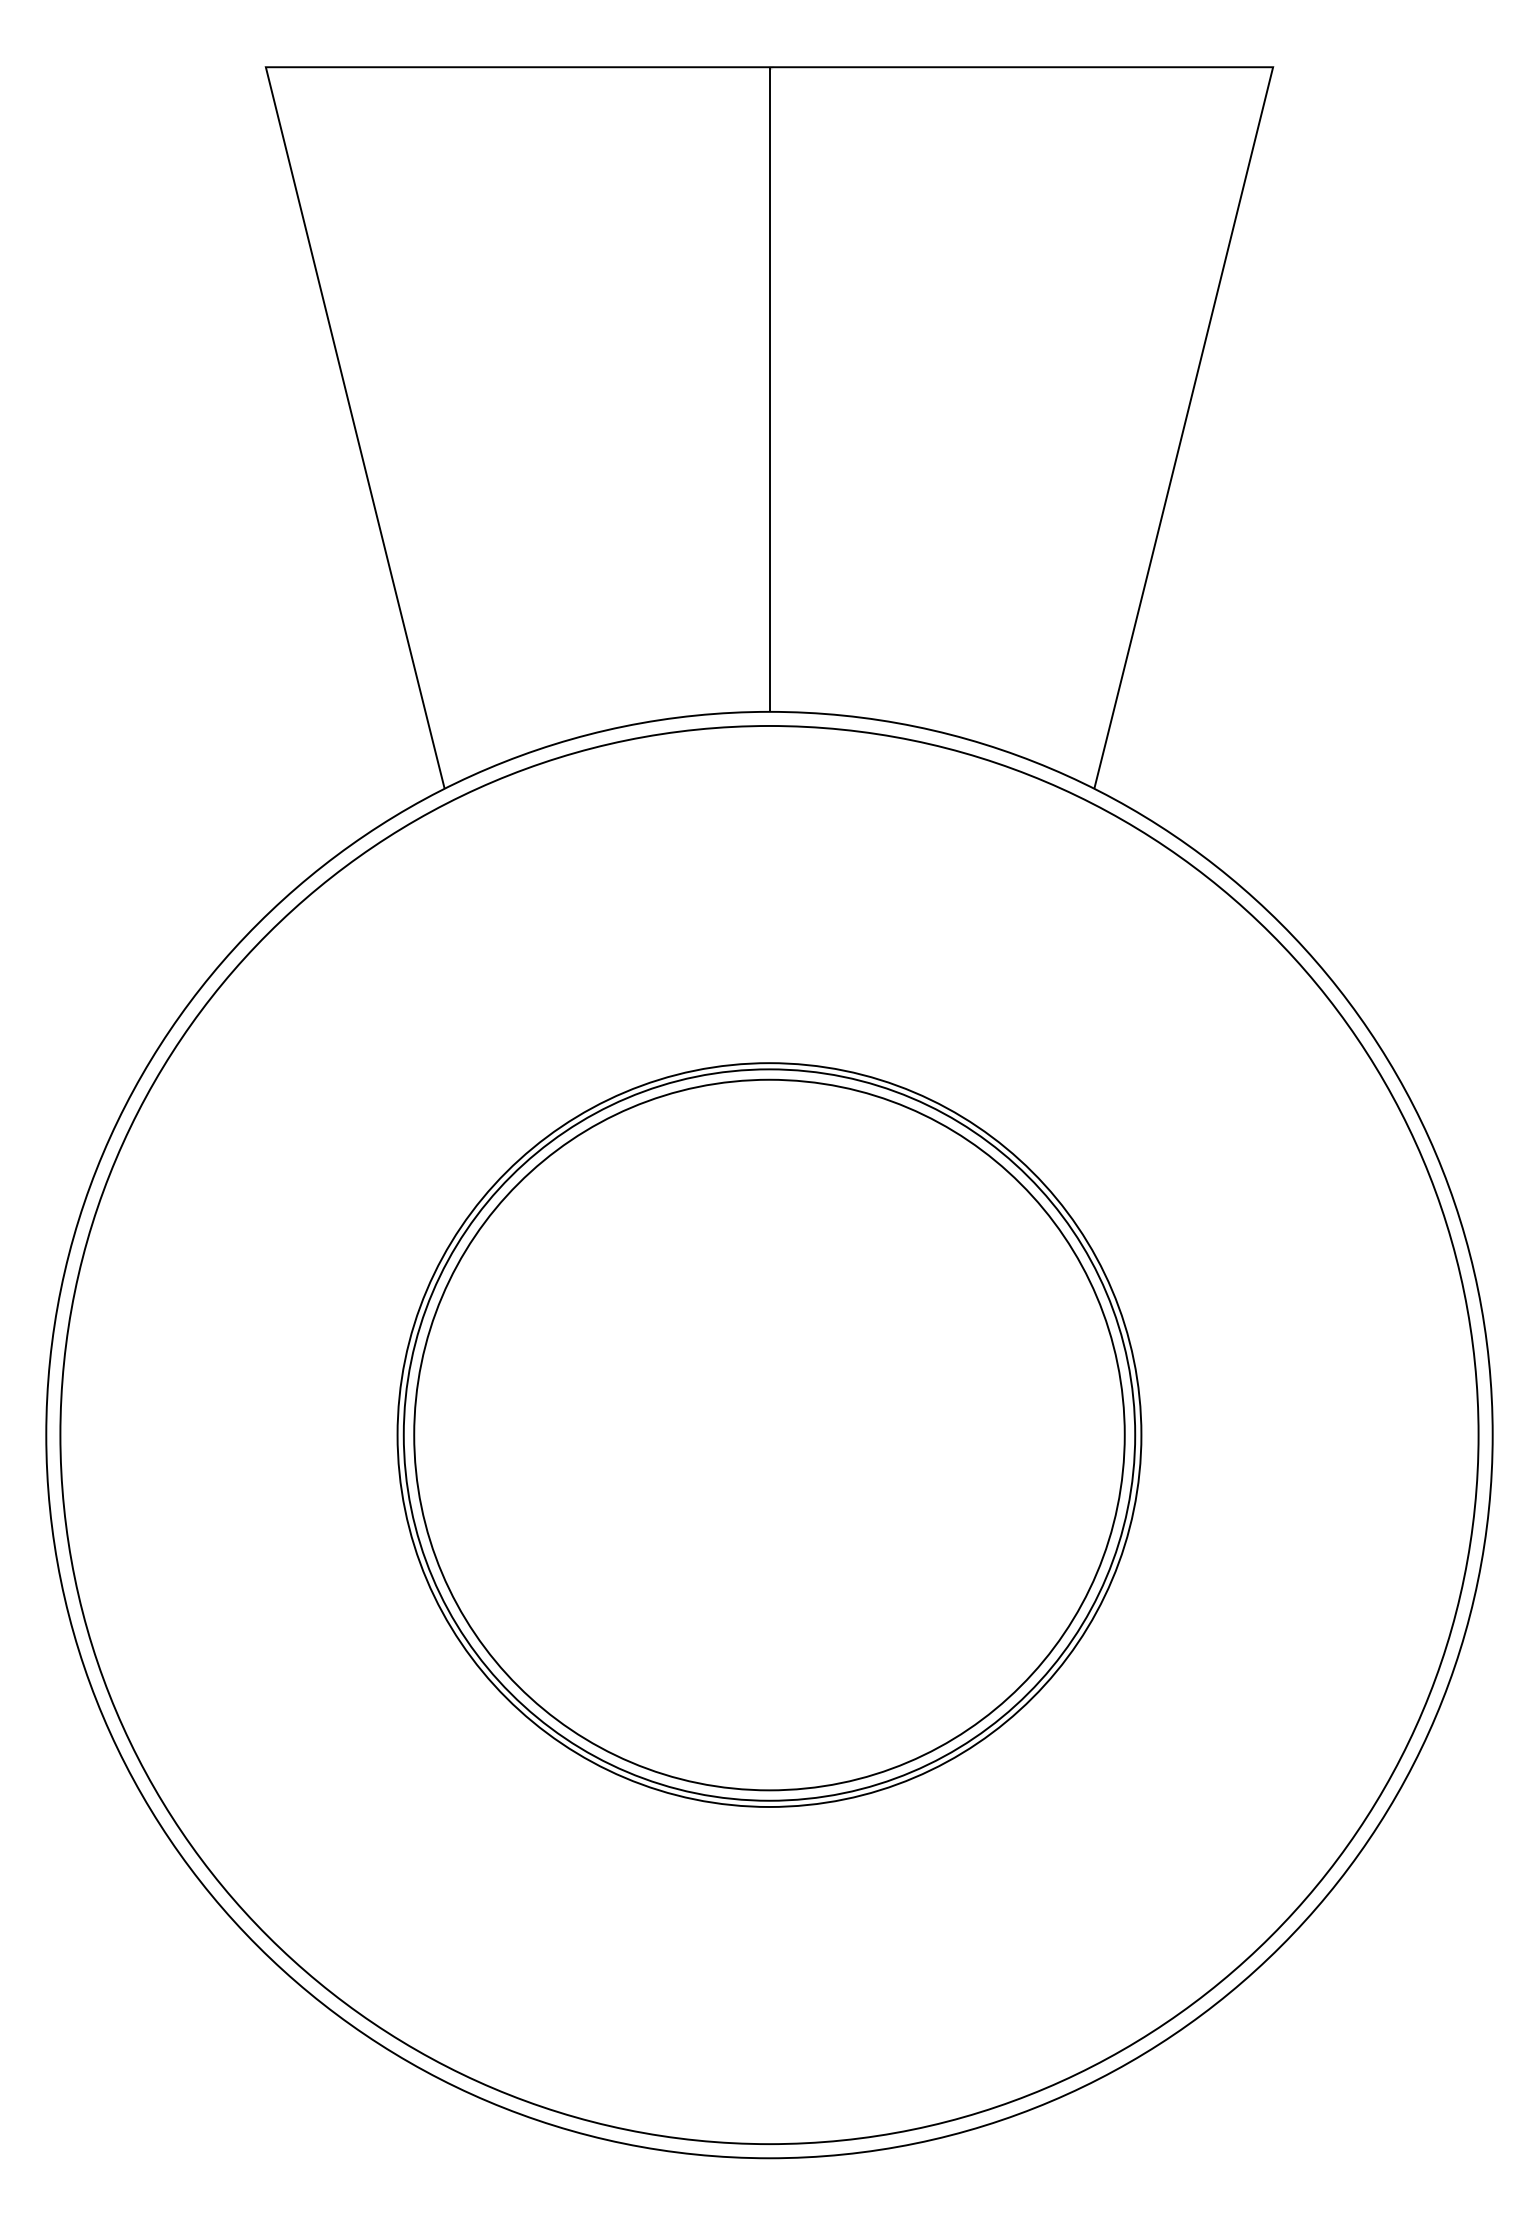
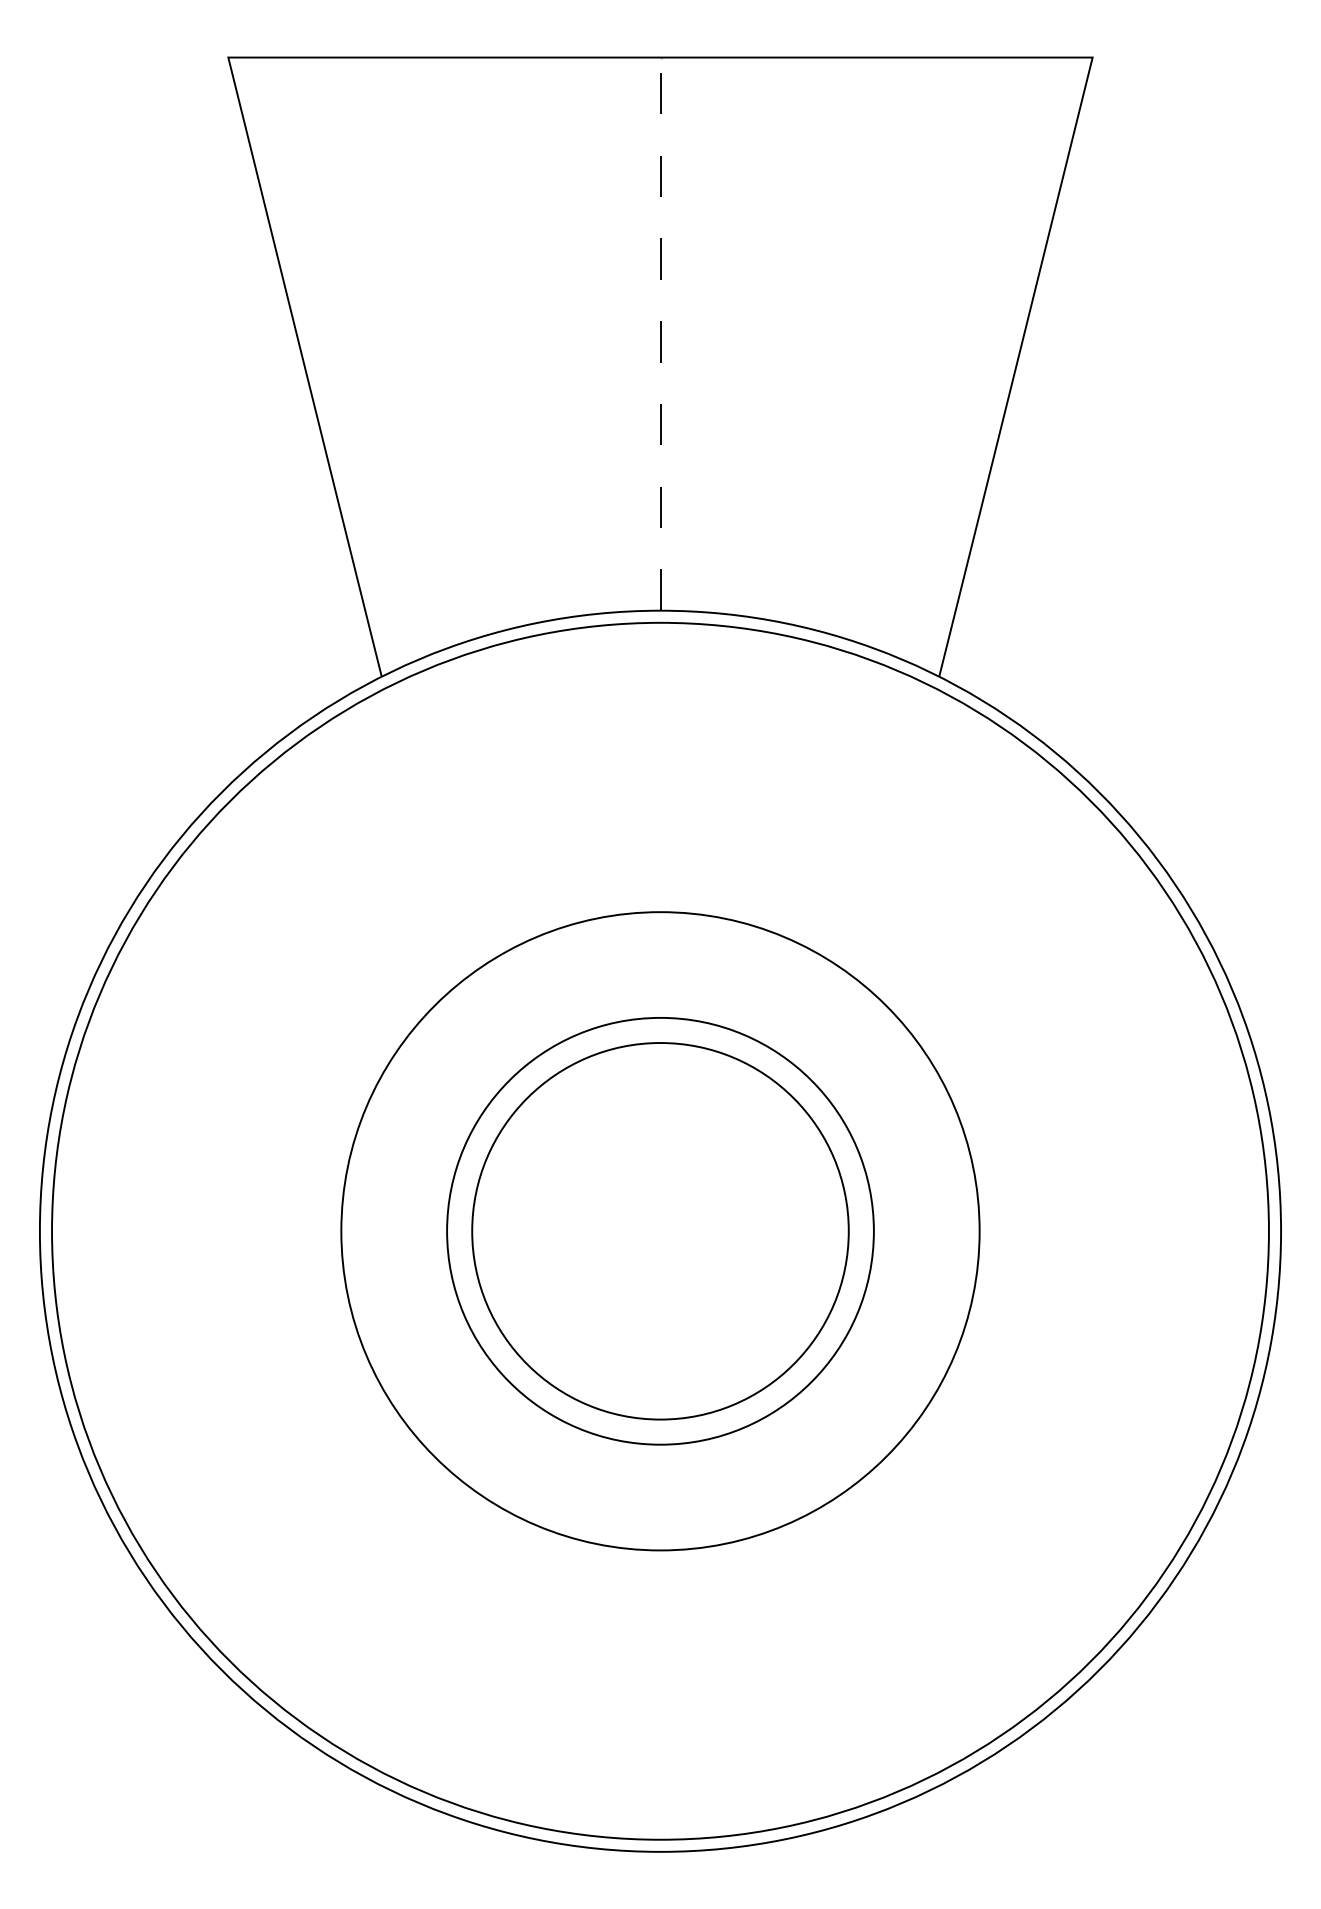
line: (769, 389) -> (660, 334), solid -> dashed
circle: (769, 1434) -> (660, 1230), size x0.6
circle: (769, 1434) -> (660, 1230), size x0.7

